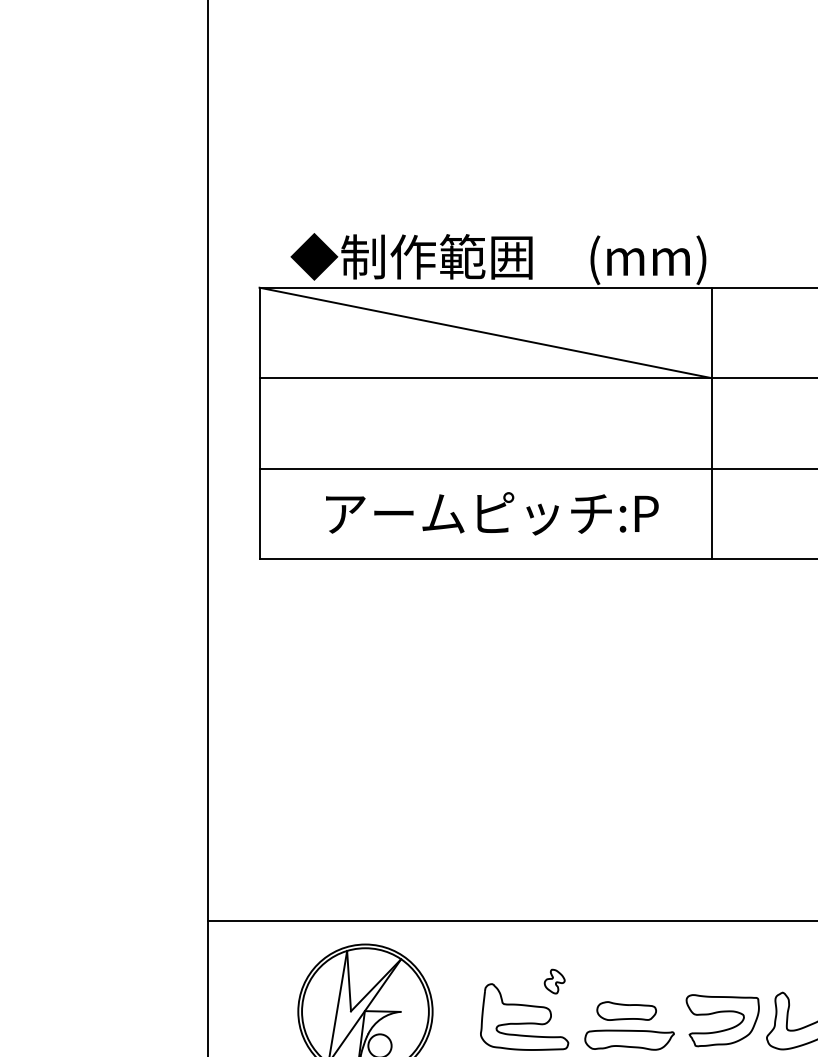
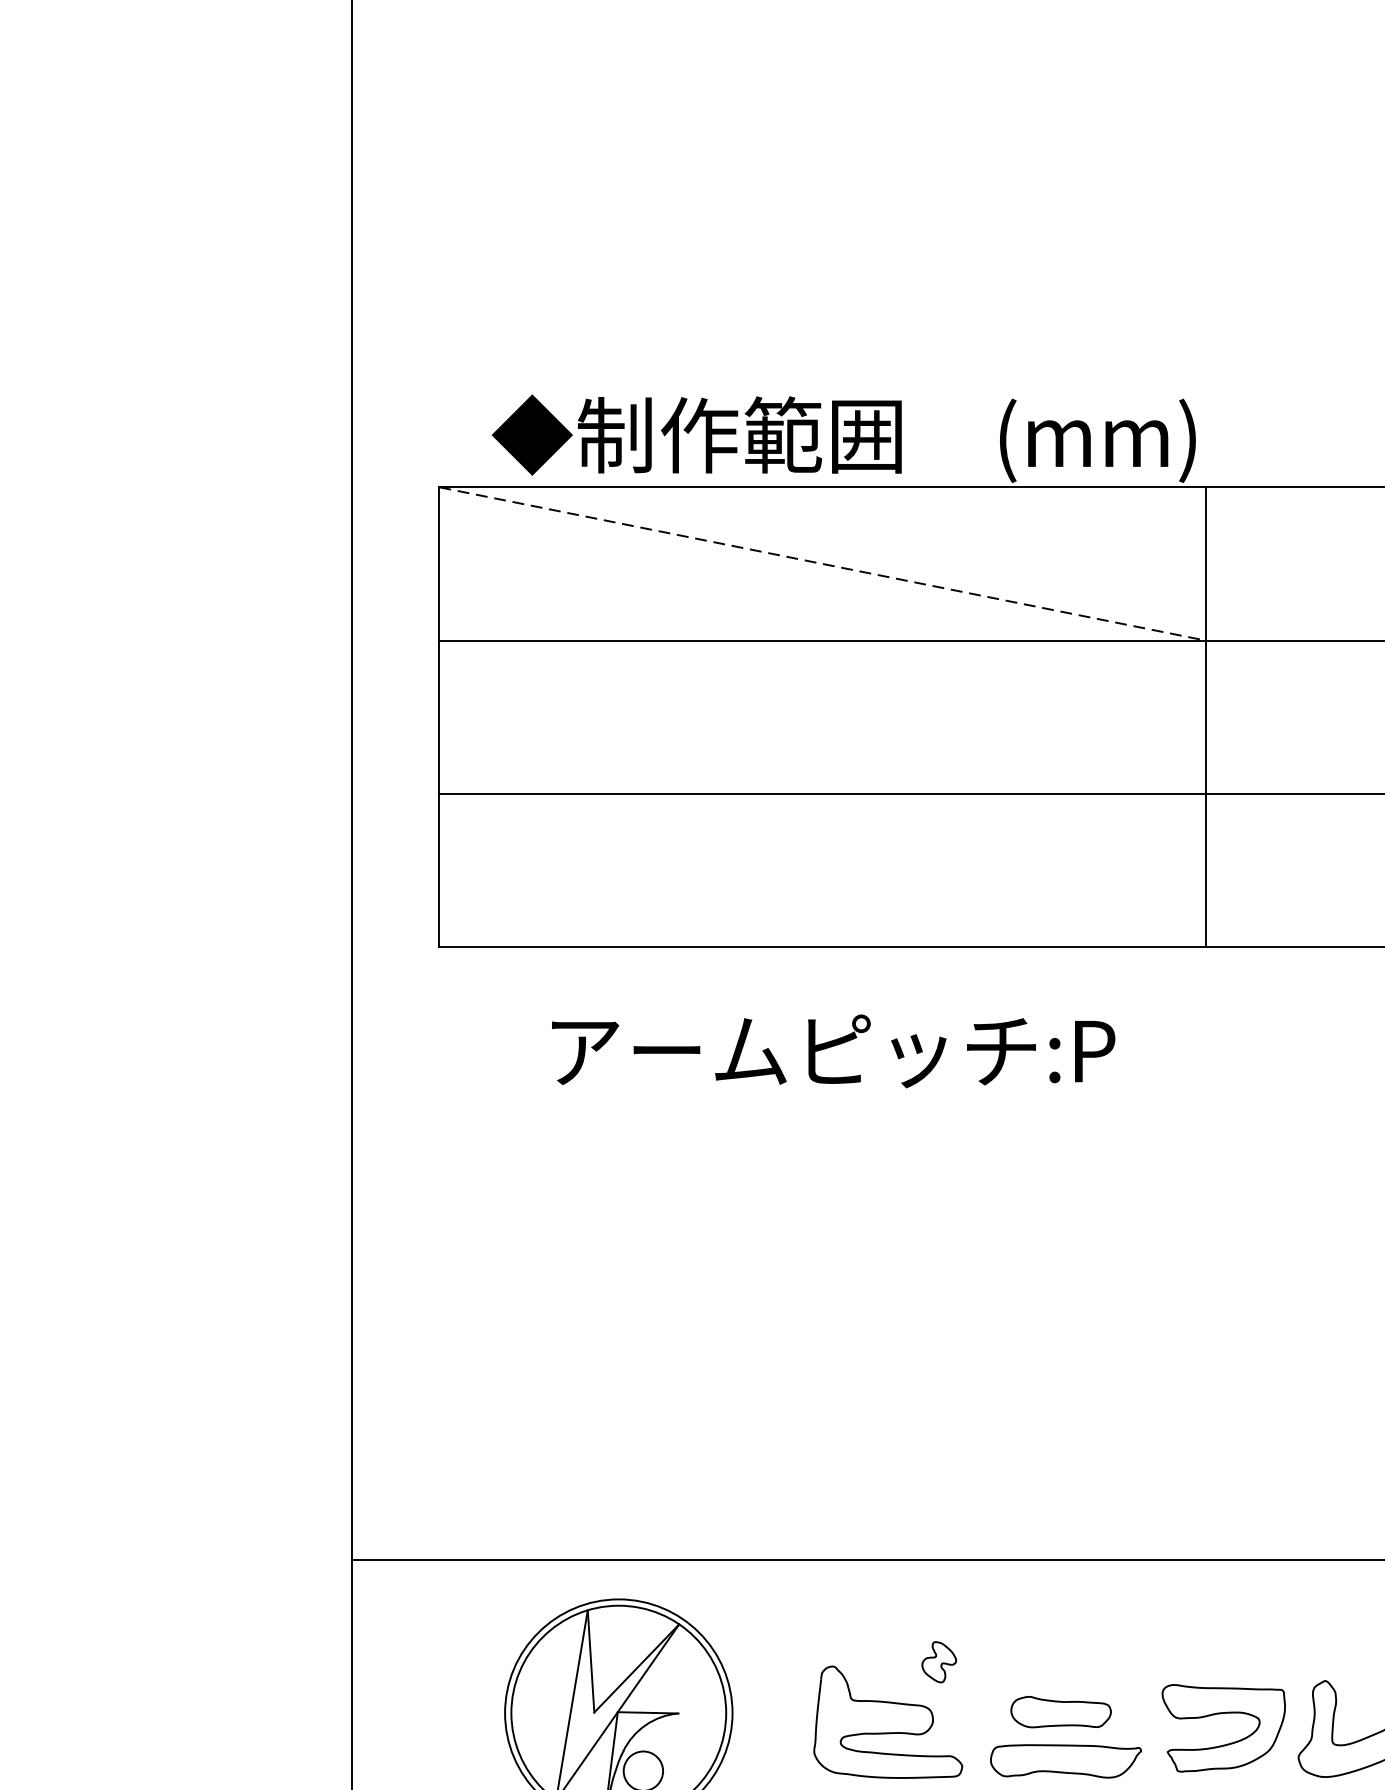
line: (485, 332) -> (822, 563), solid -> dashed
text: (492, 513) -> (833, 1050), moved

